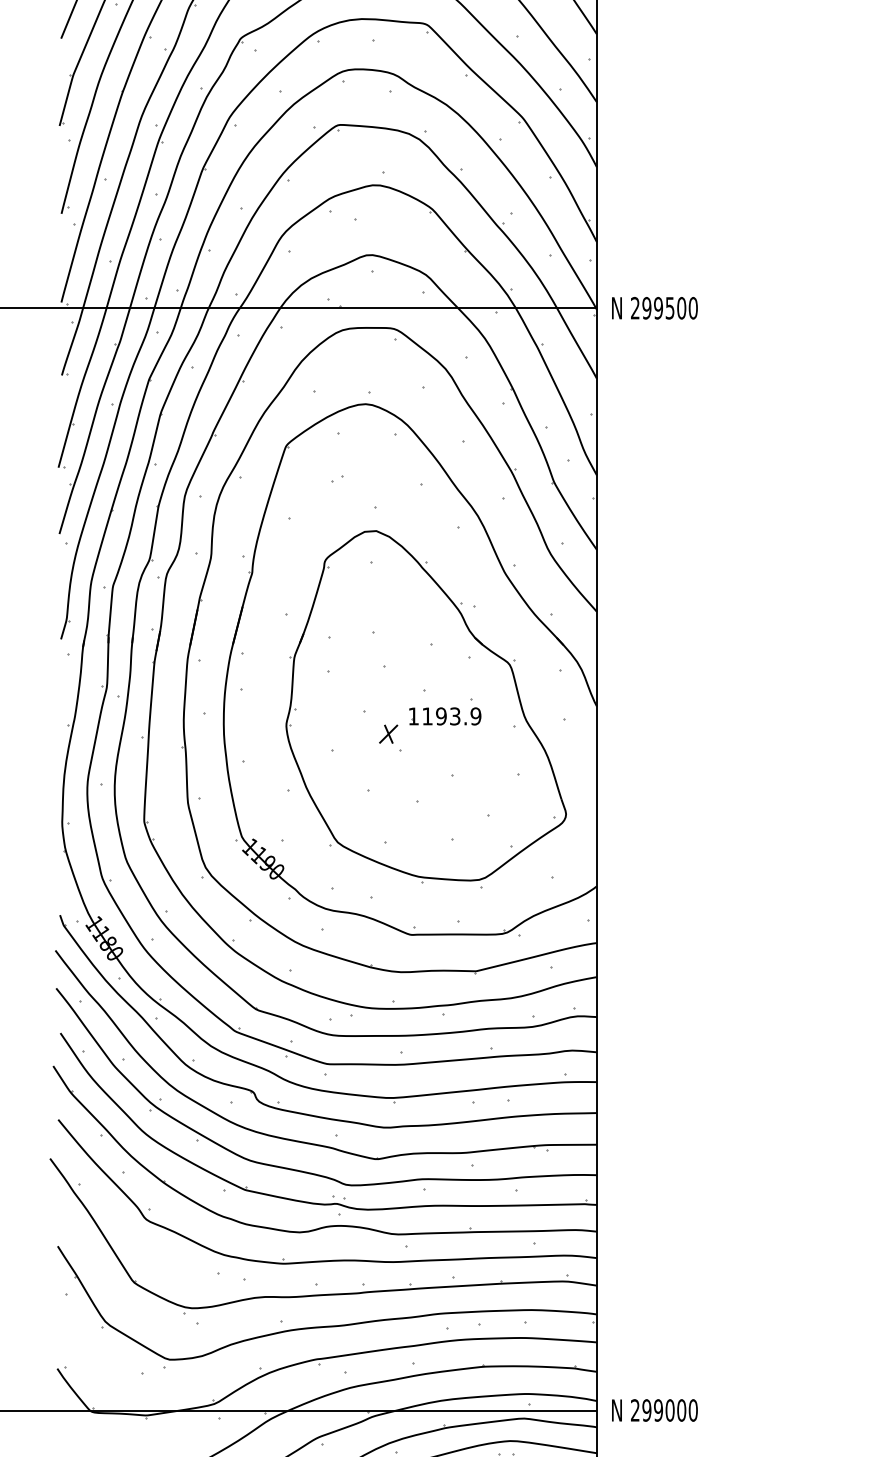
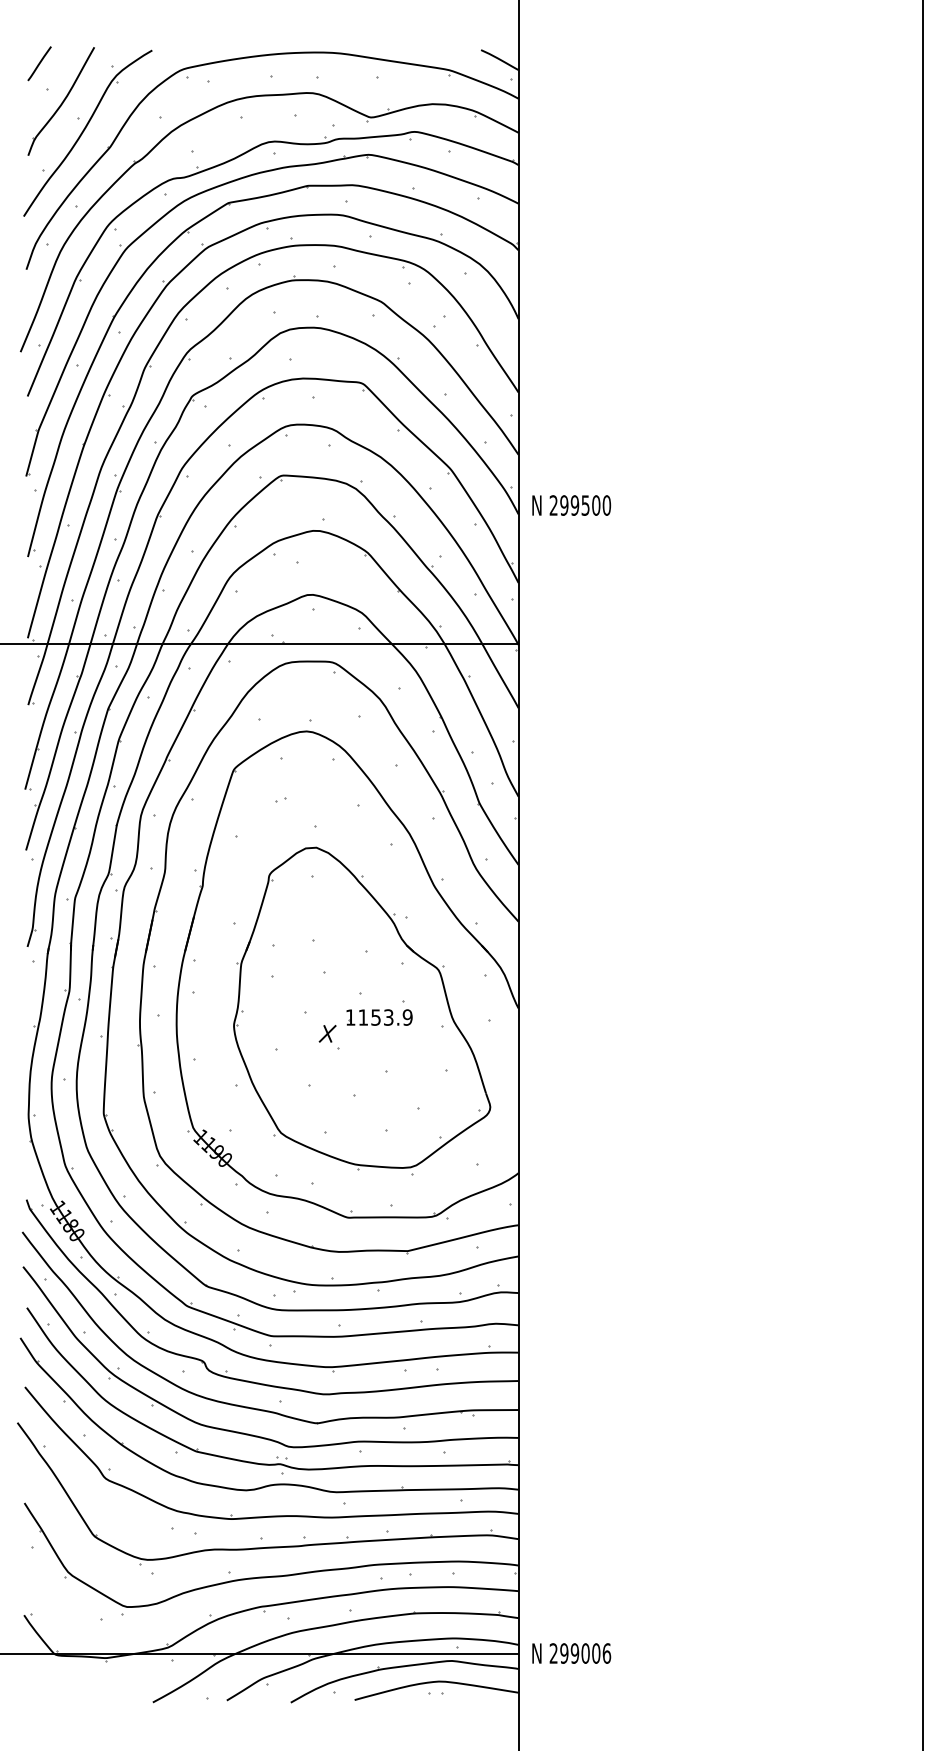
text: (654, 308) -> (571, 505), moved
text: (440, 716) -> (375, 1017), 1193.9 -> 1153.9
text: (692, 1410) -> (606, 1653), 299000 -> 299006

